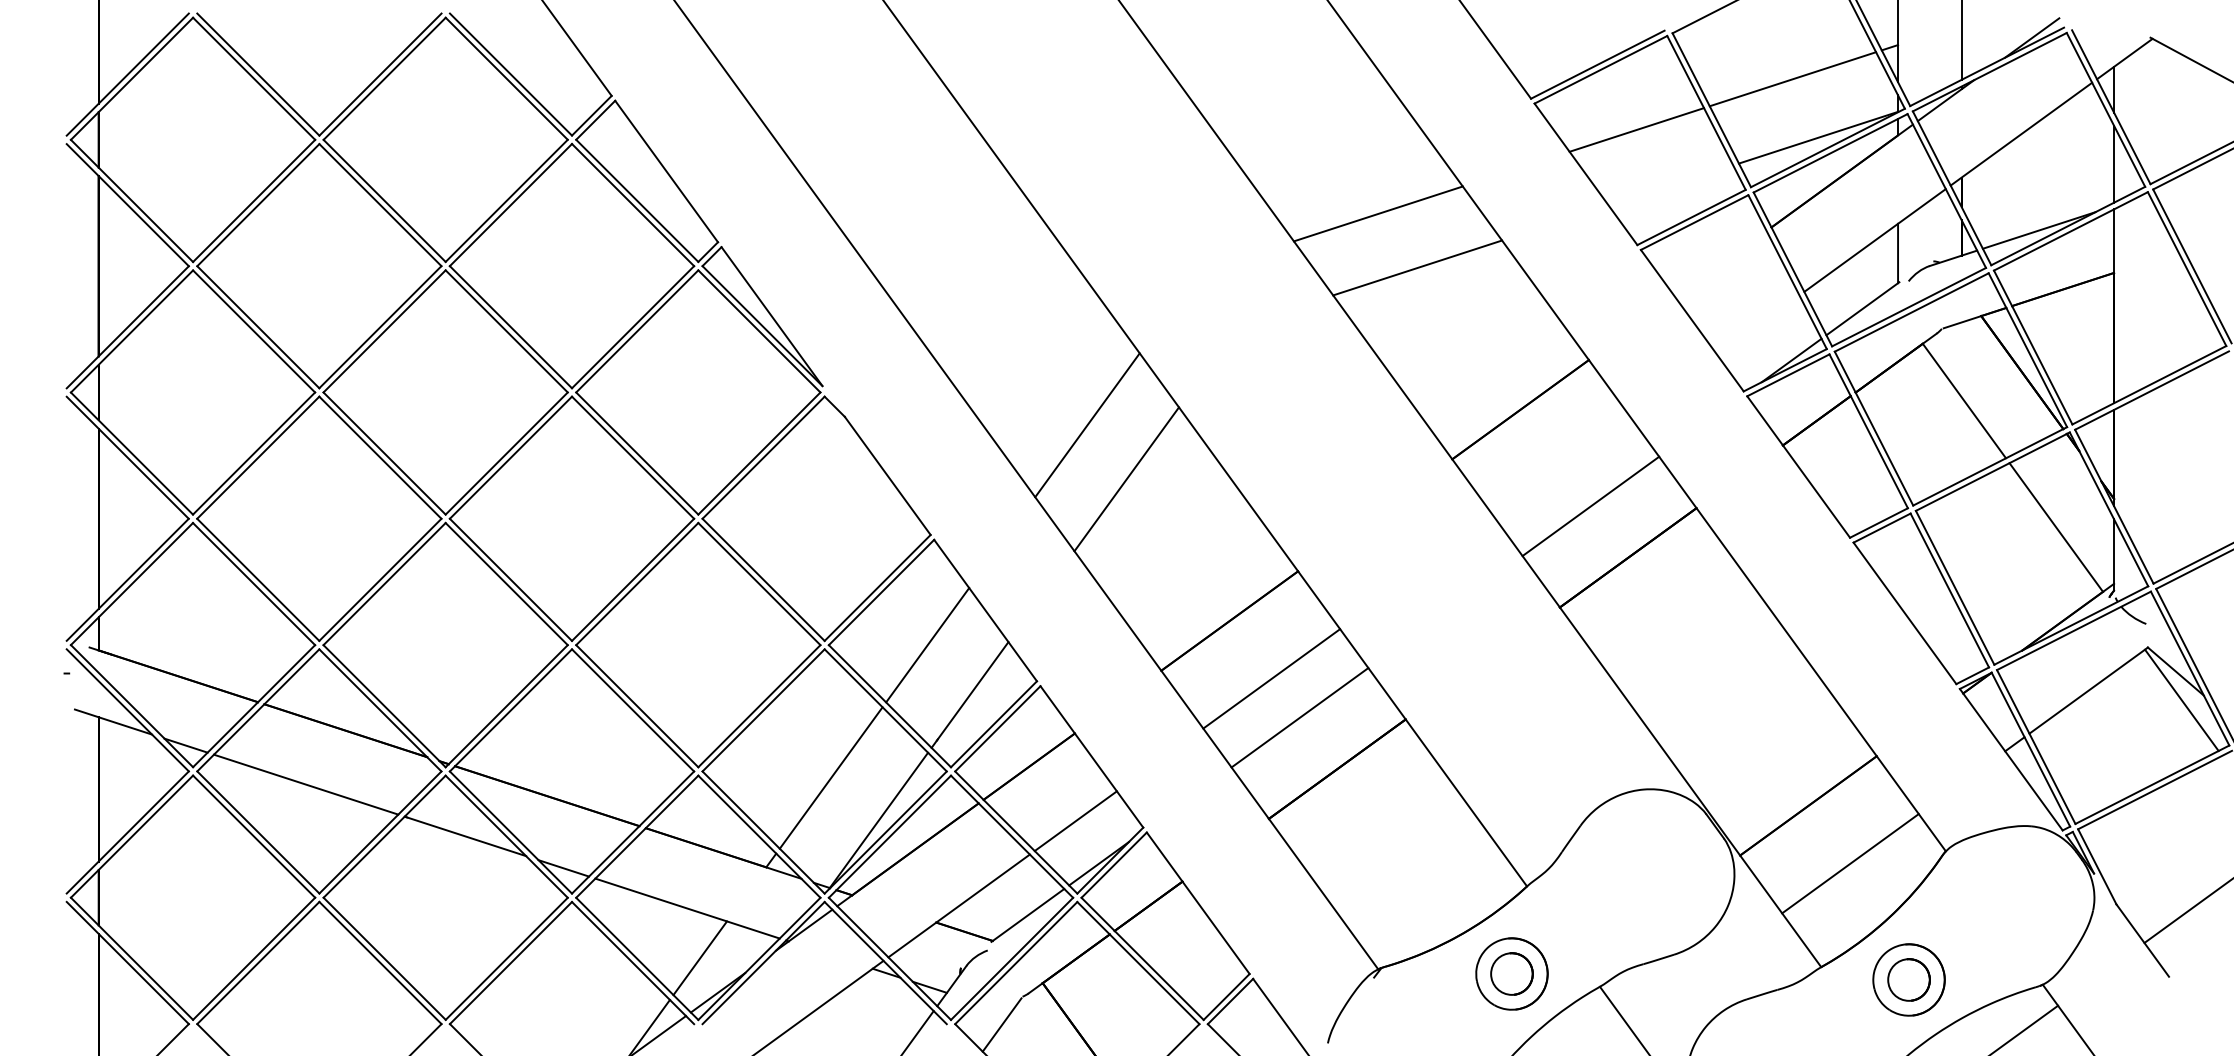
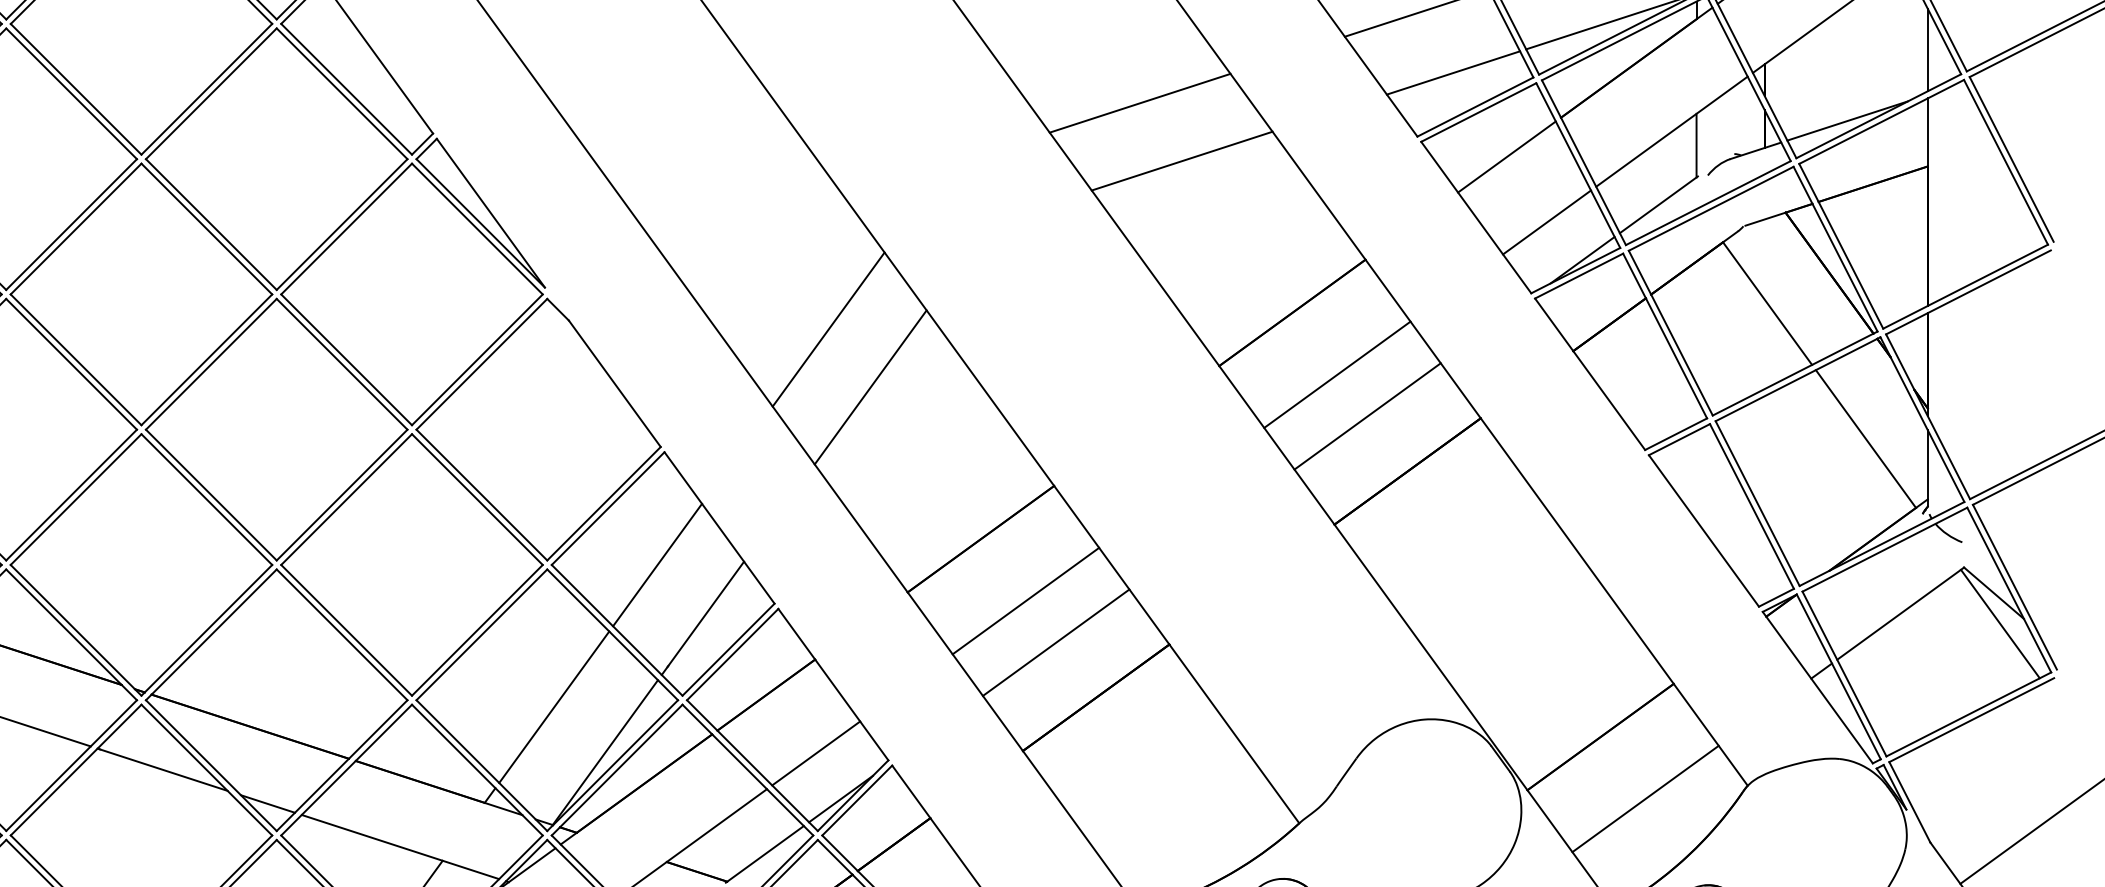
line: (1670, 185) -> (1452, 72), added
line: (1720, 263) -> (1506, 156), added
line: (1758, 325) -> (1547, 222), added
line: (1562, 467) -> (1337, 374), added

